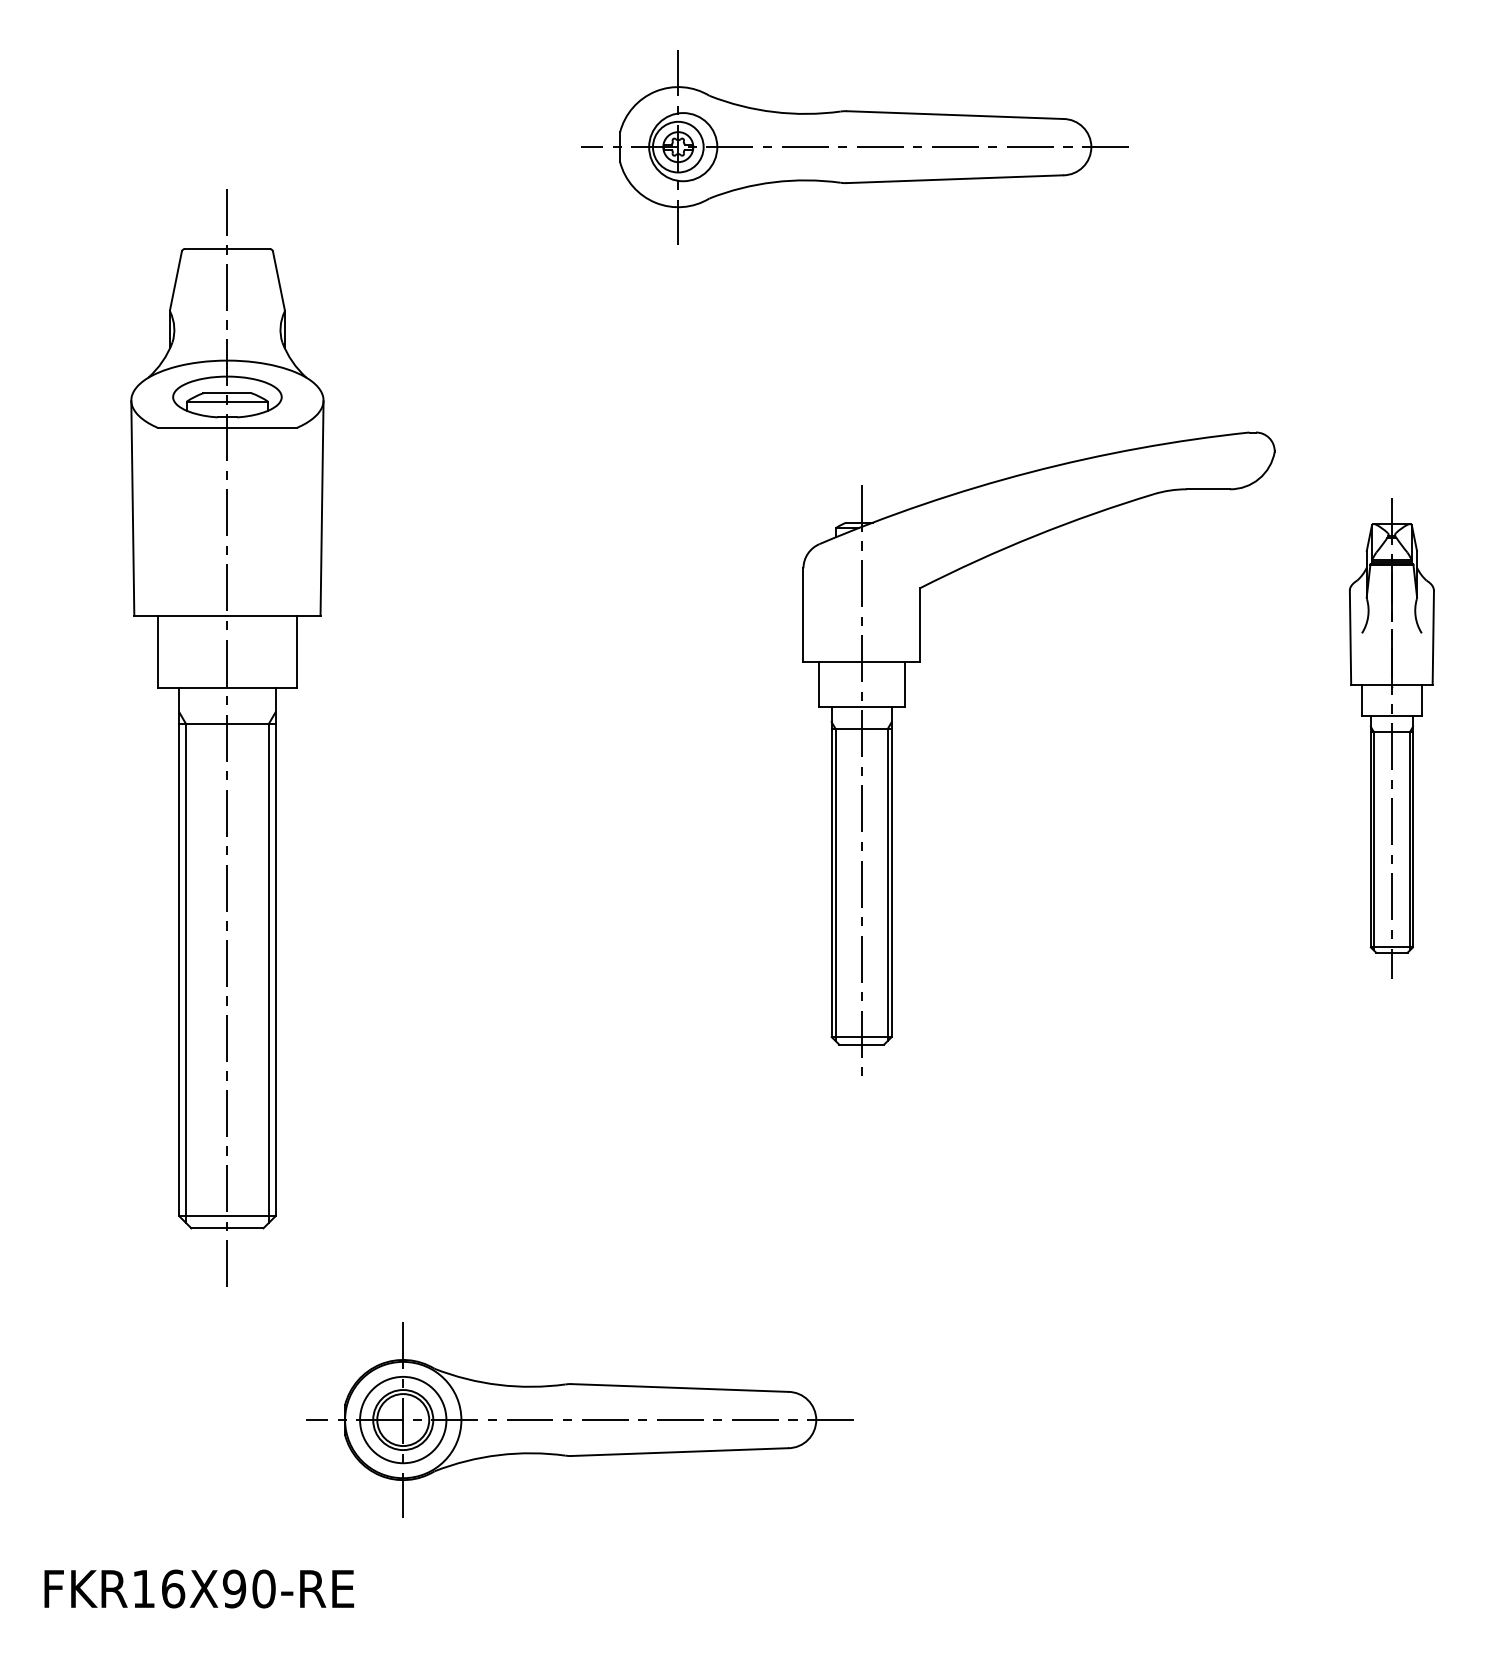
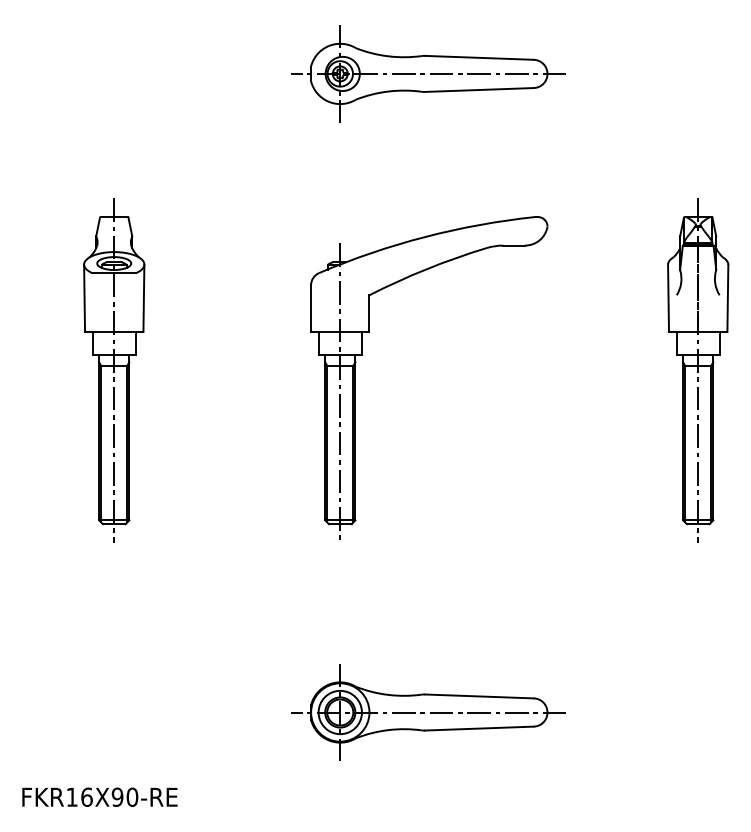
part: (905, 708) -> (362, 355), moved
part: (228, 738) -> (114, 370), size x0.62
part: (1392, 738) -> (698, 370), size x1.43
part: (579, 1420) -> (428, 712), moved

